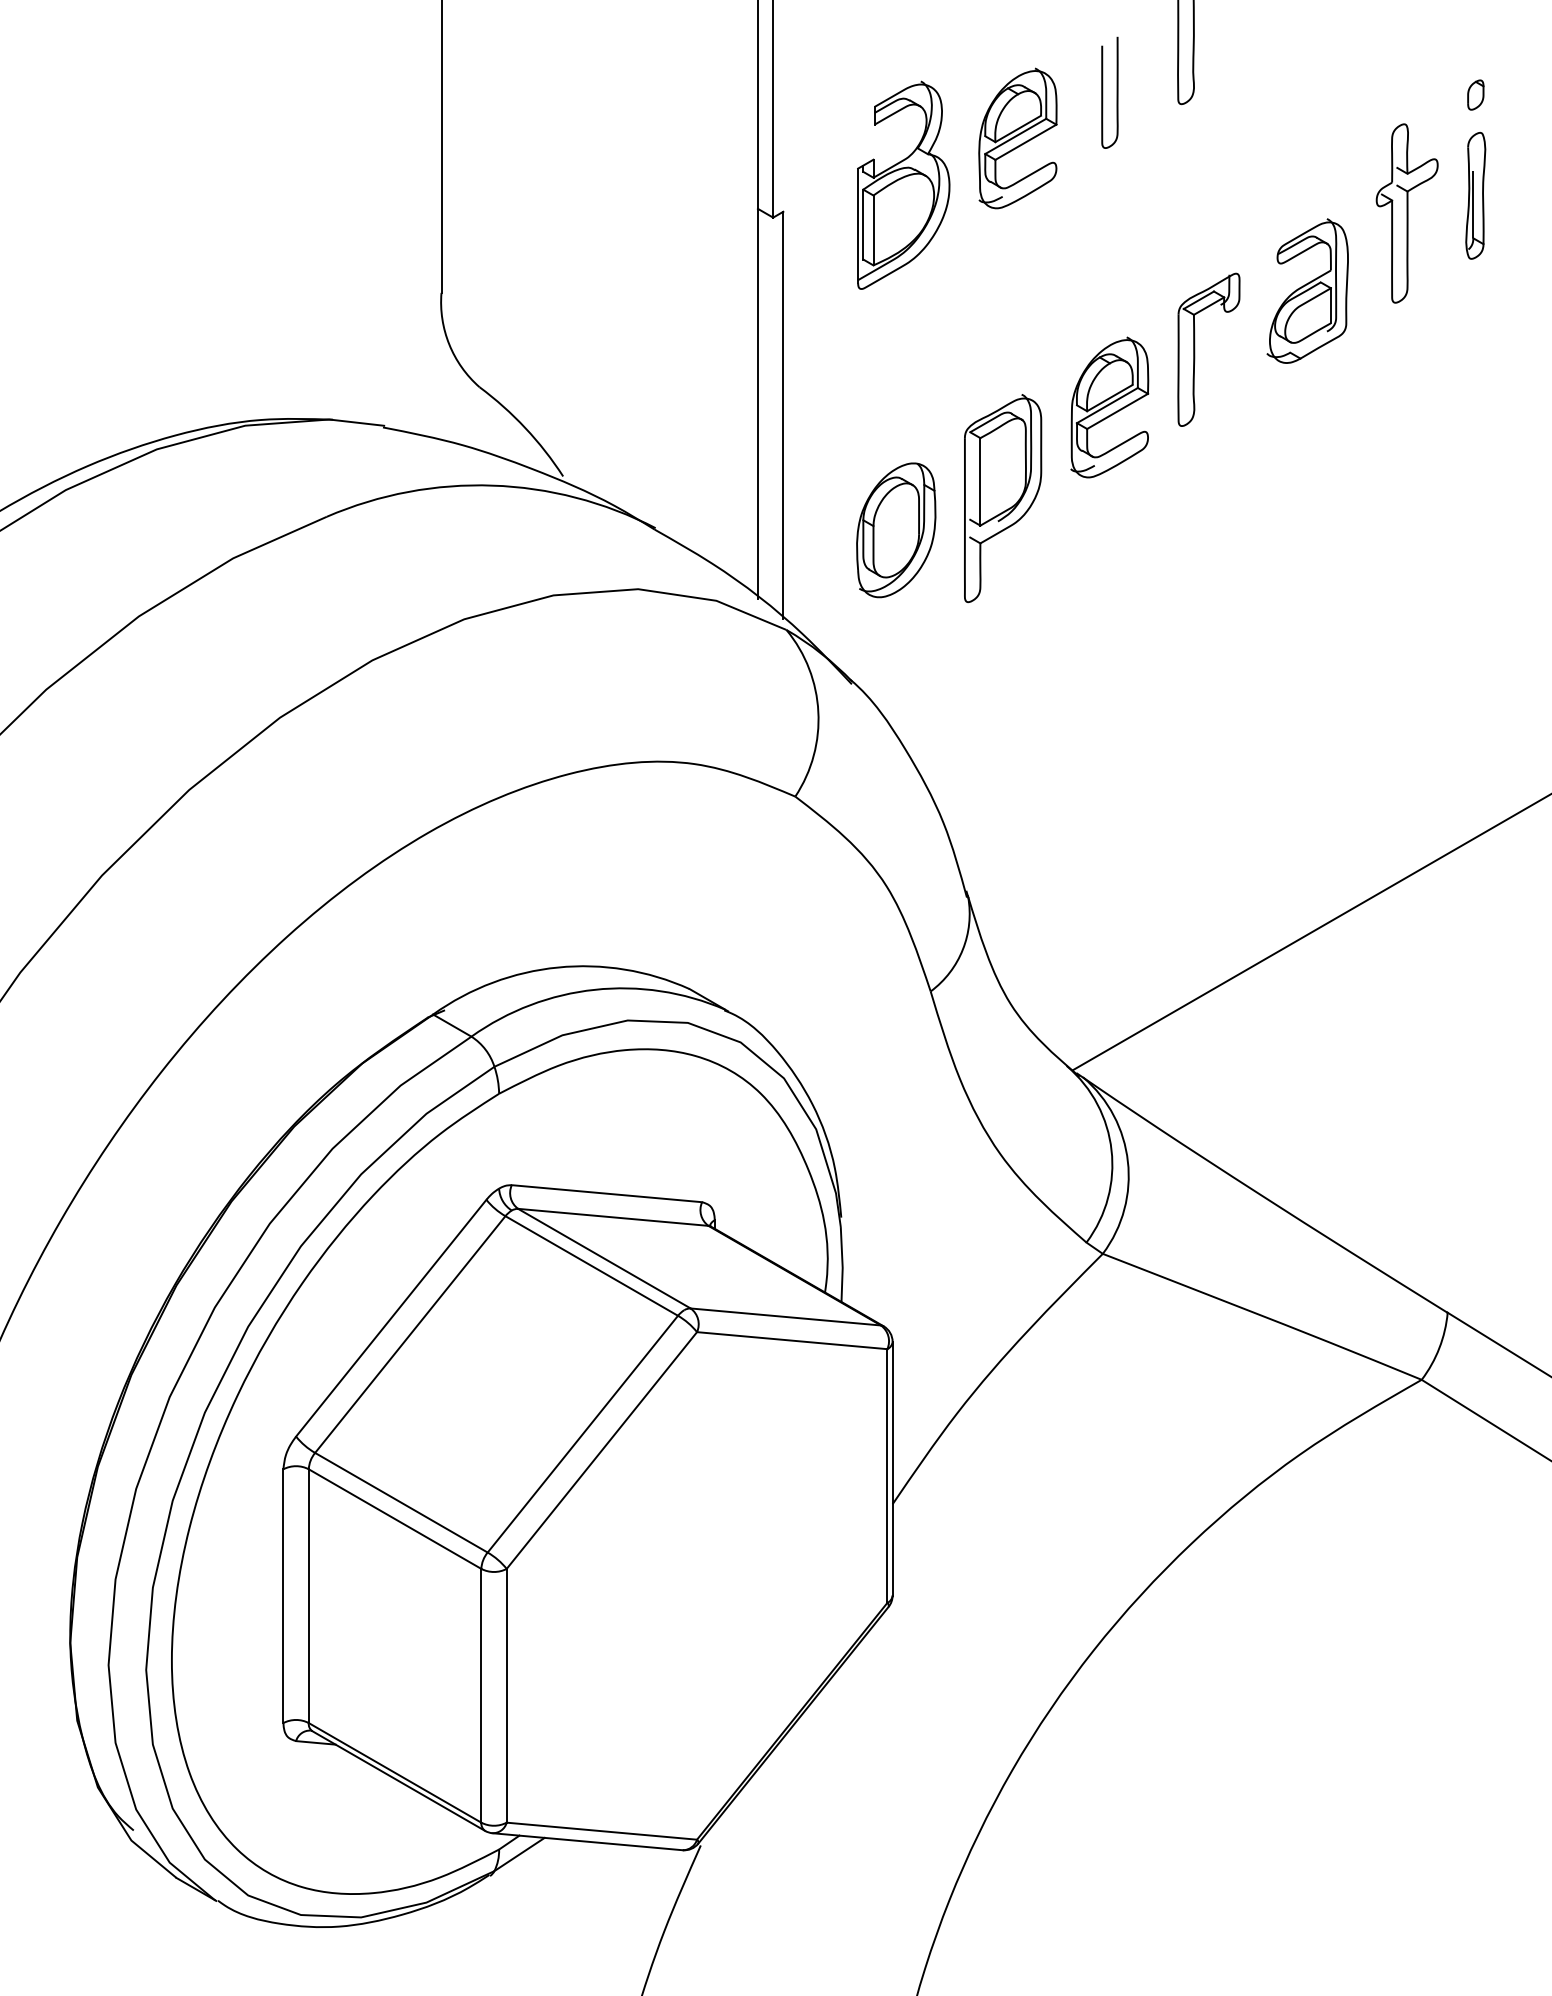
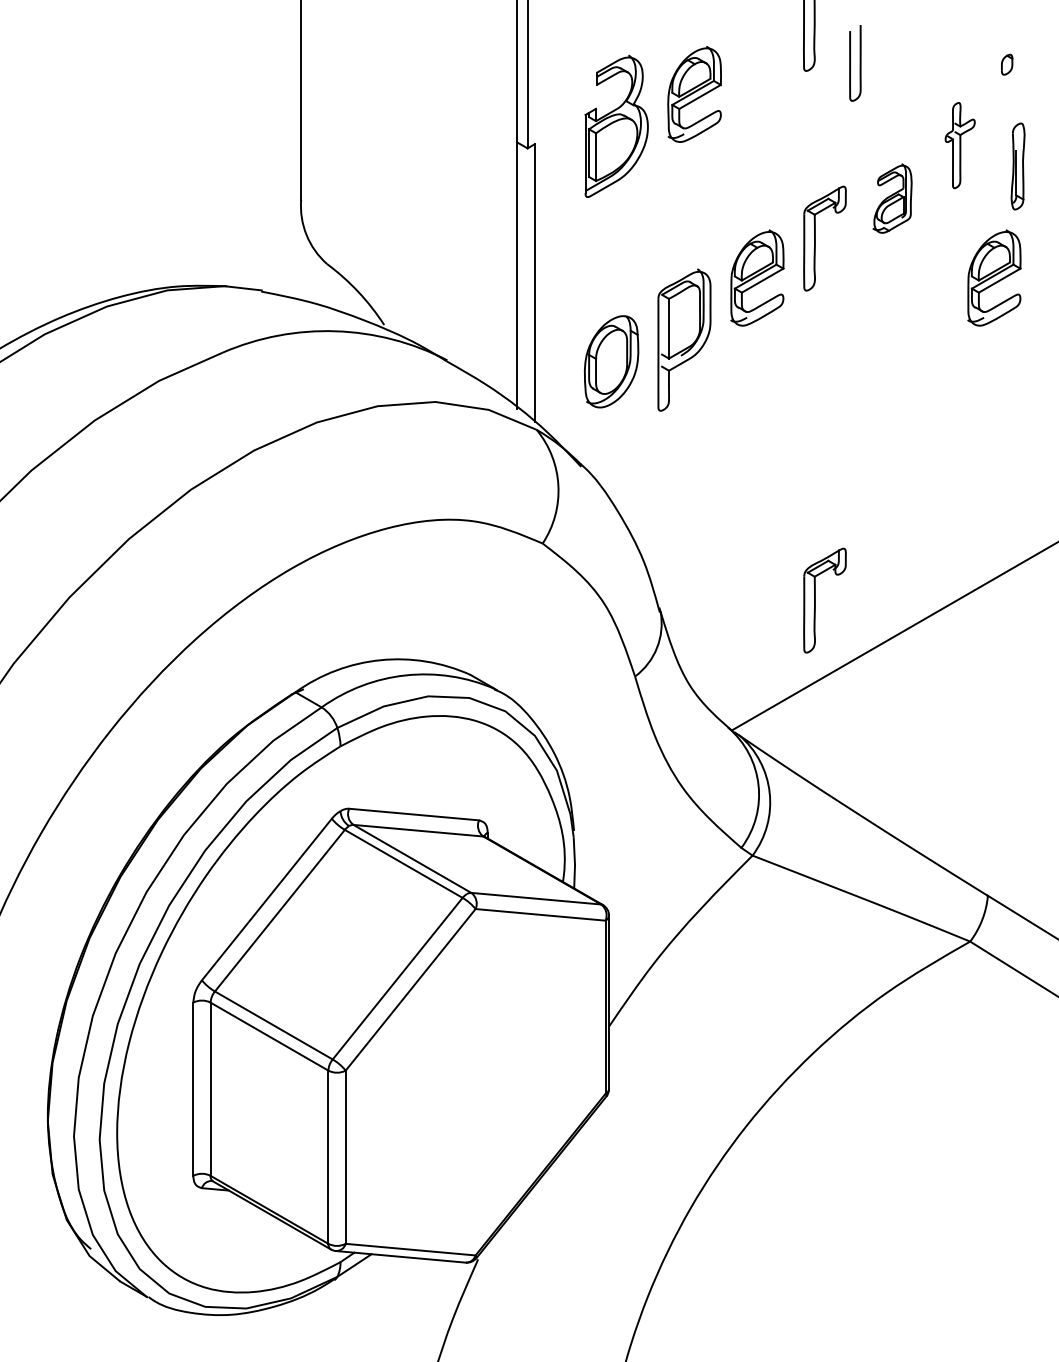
curve: (1115, 93) -> (859, 63), moved
part: (1474, 195) -> (1017, 166), moved
part: (1406, 213) -> (959, 145), size x0.7
part: (1307, 291) -> (892, 198), size x0.7
part: (1457, 406) -> (994, 277), added
part: (1195, 880) -> (815, 600), added

